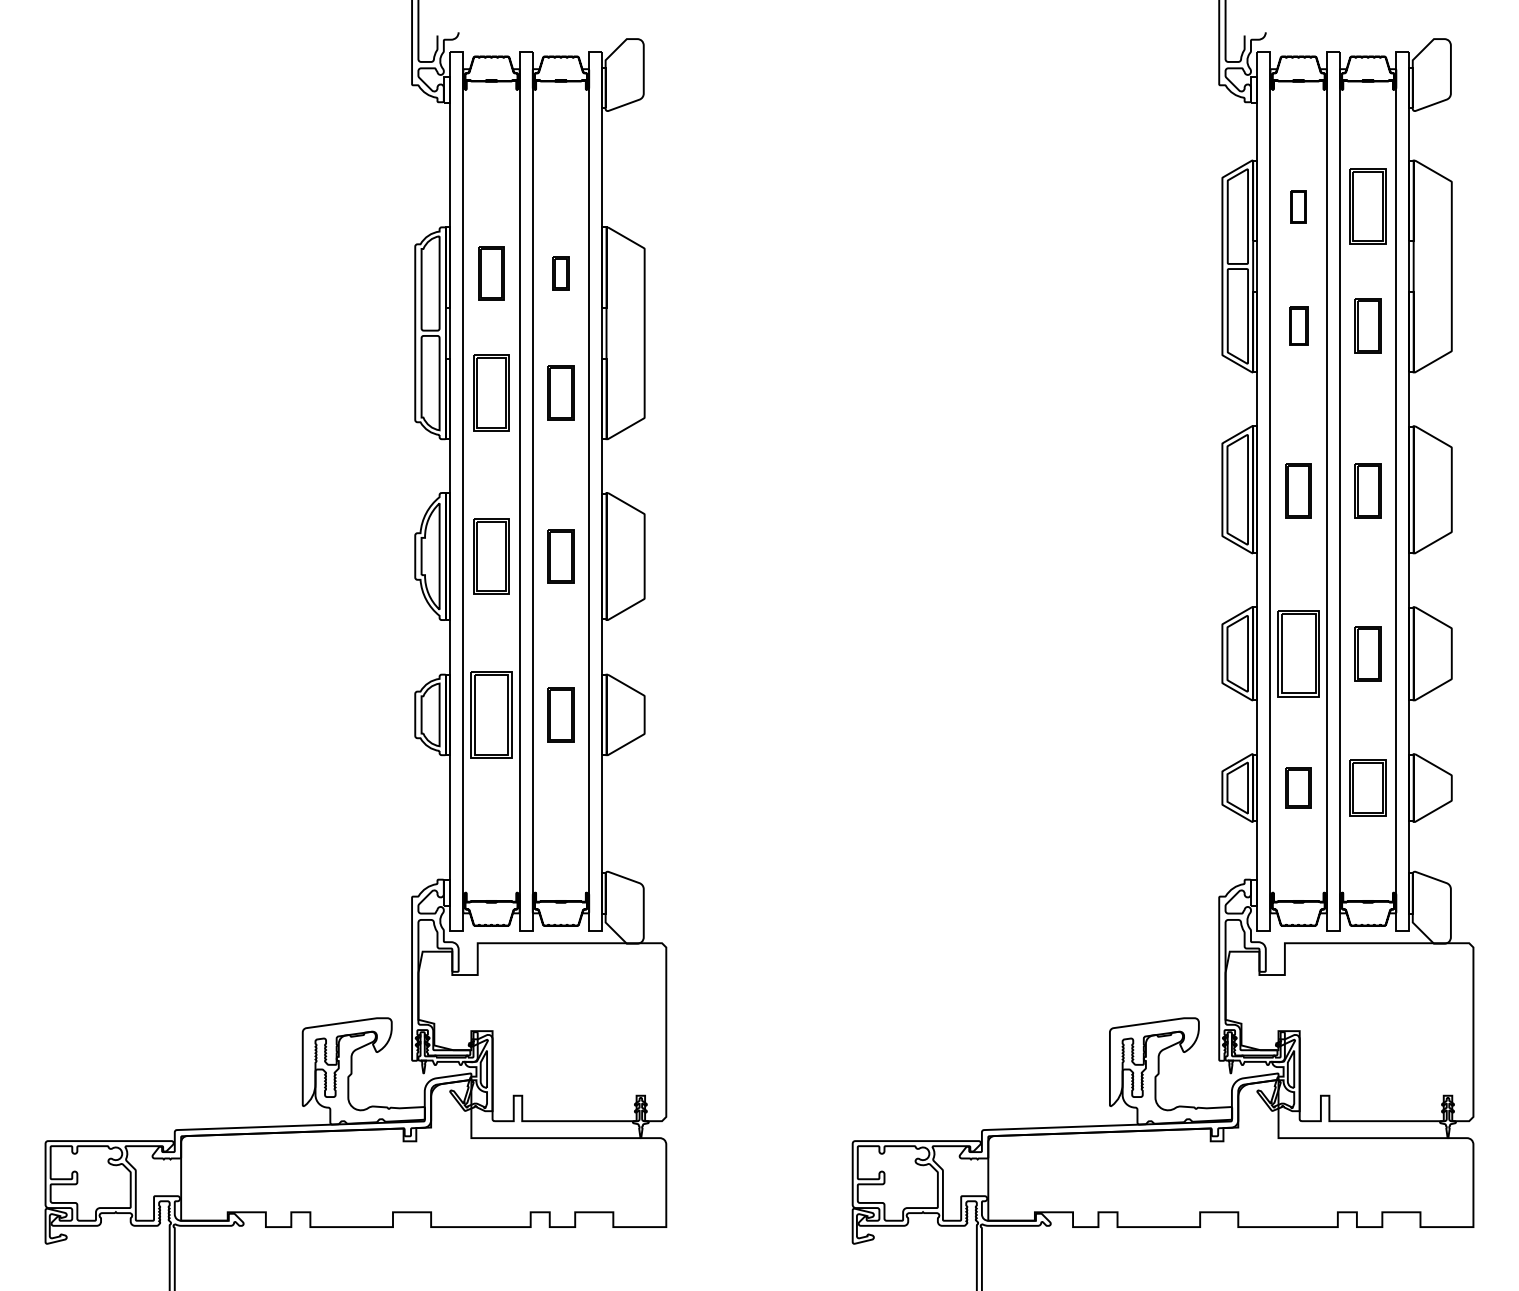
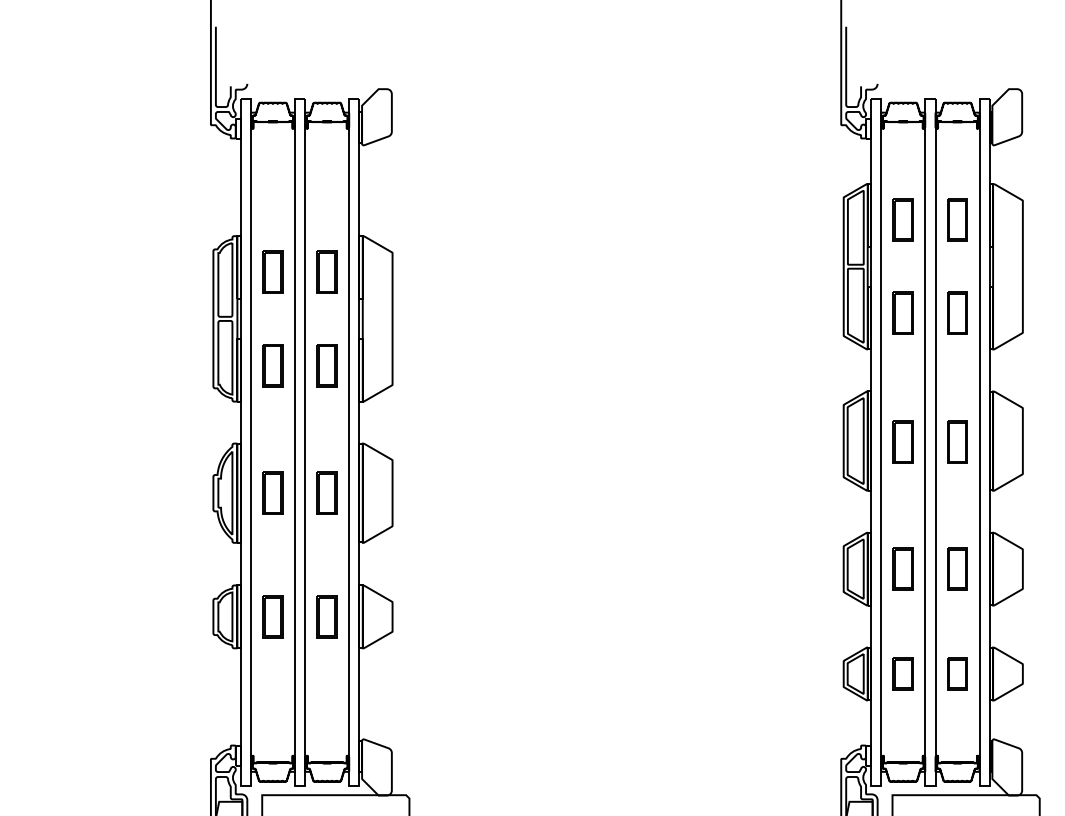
part: (1298, 206) -> (903, 219), size x1.67
part: (1367, 206) -> (957, 219), size x0.71
part: (560, 273) -> (326, 272), size x1.67
part: (1298, 325) -> (903, 312), size x1.43
part: (491, 392) -> (272, 365), size x0.71
part: (491, 556) -> (272, 493), size x0.71
part: (1298, 653) -> (903, 568), size x0.62
part: (491, 714) -> (272, 616), size x0.62
part: (1367, 787) -> (957, 673), size x0.71

